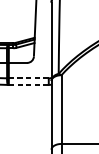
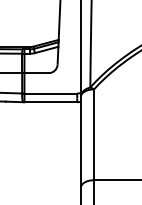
line: (28, 78) -> (50, 93), dashed -> solid
line: (28, 85) -> (50, 102), dashed -> solid

